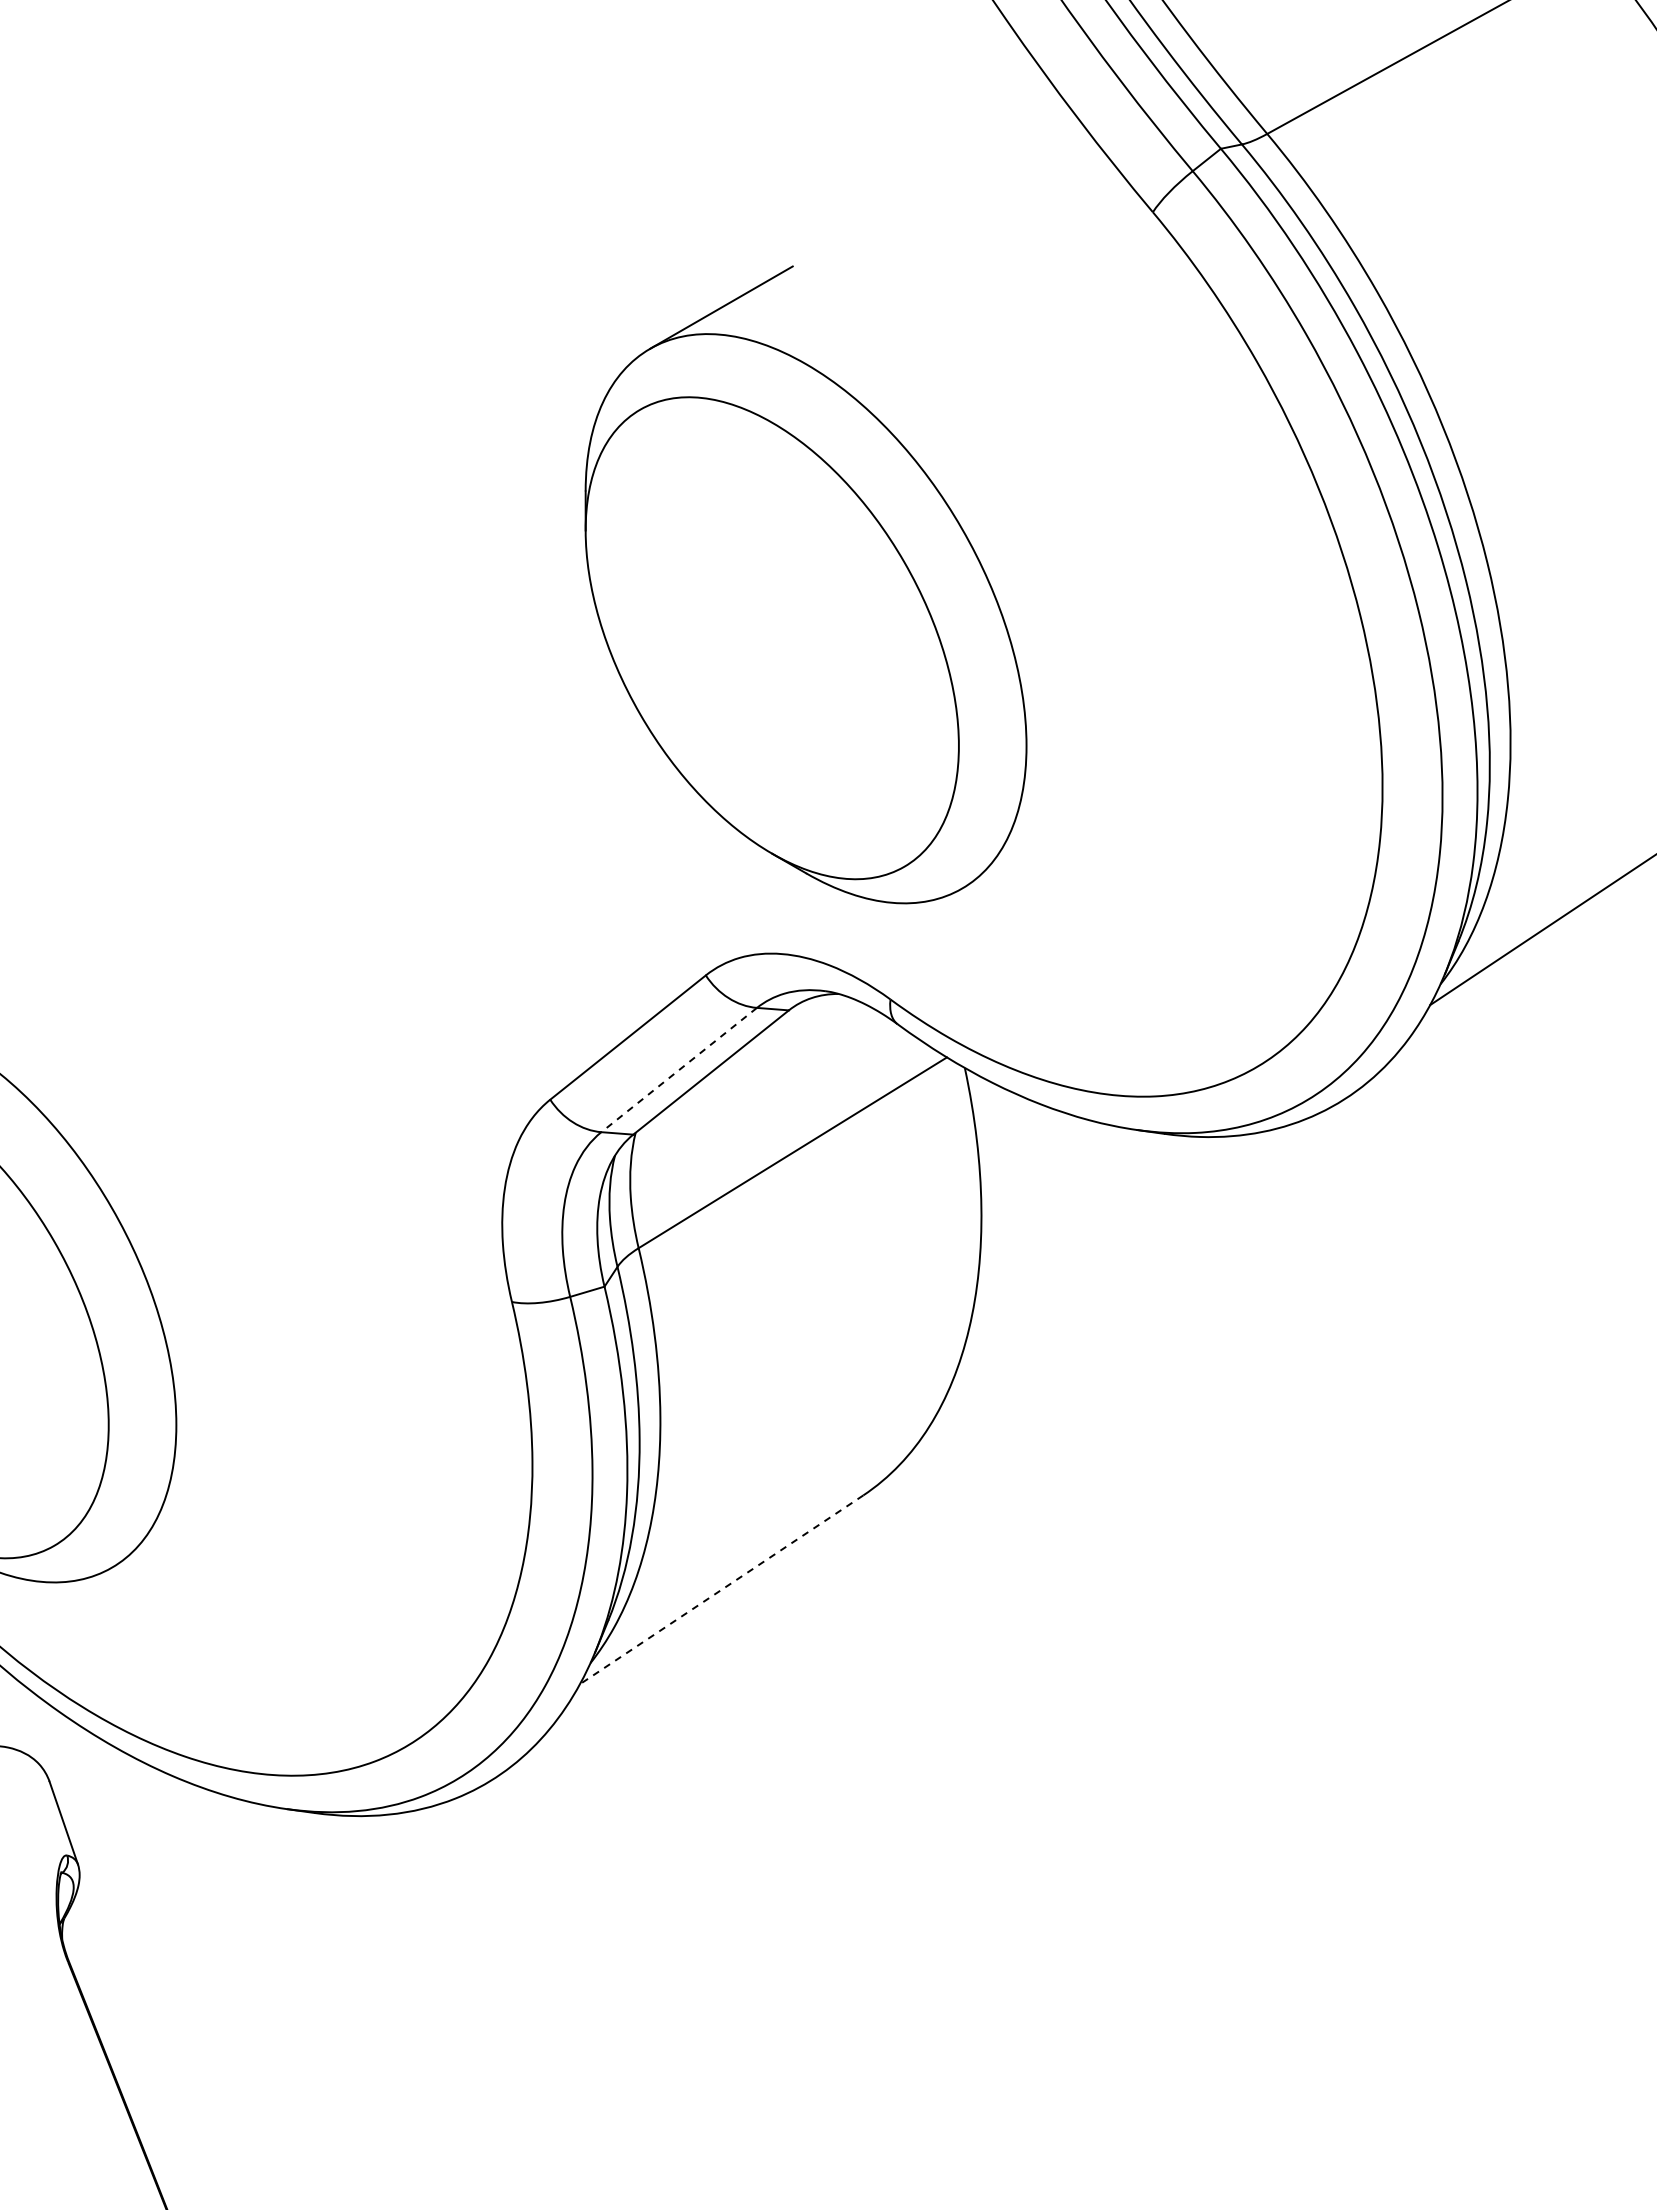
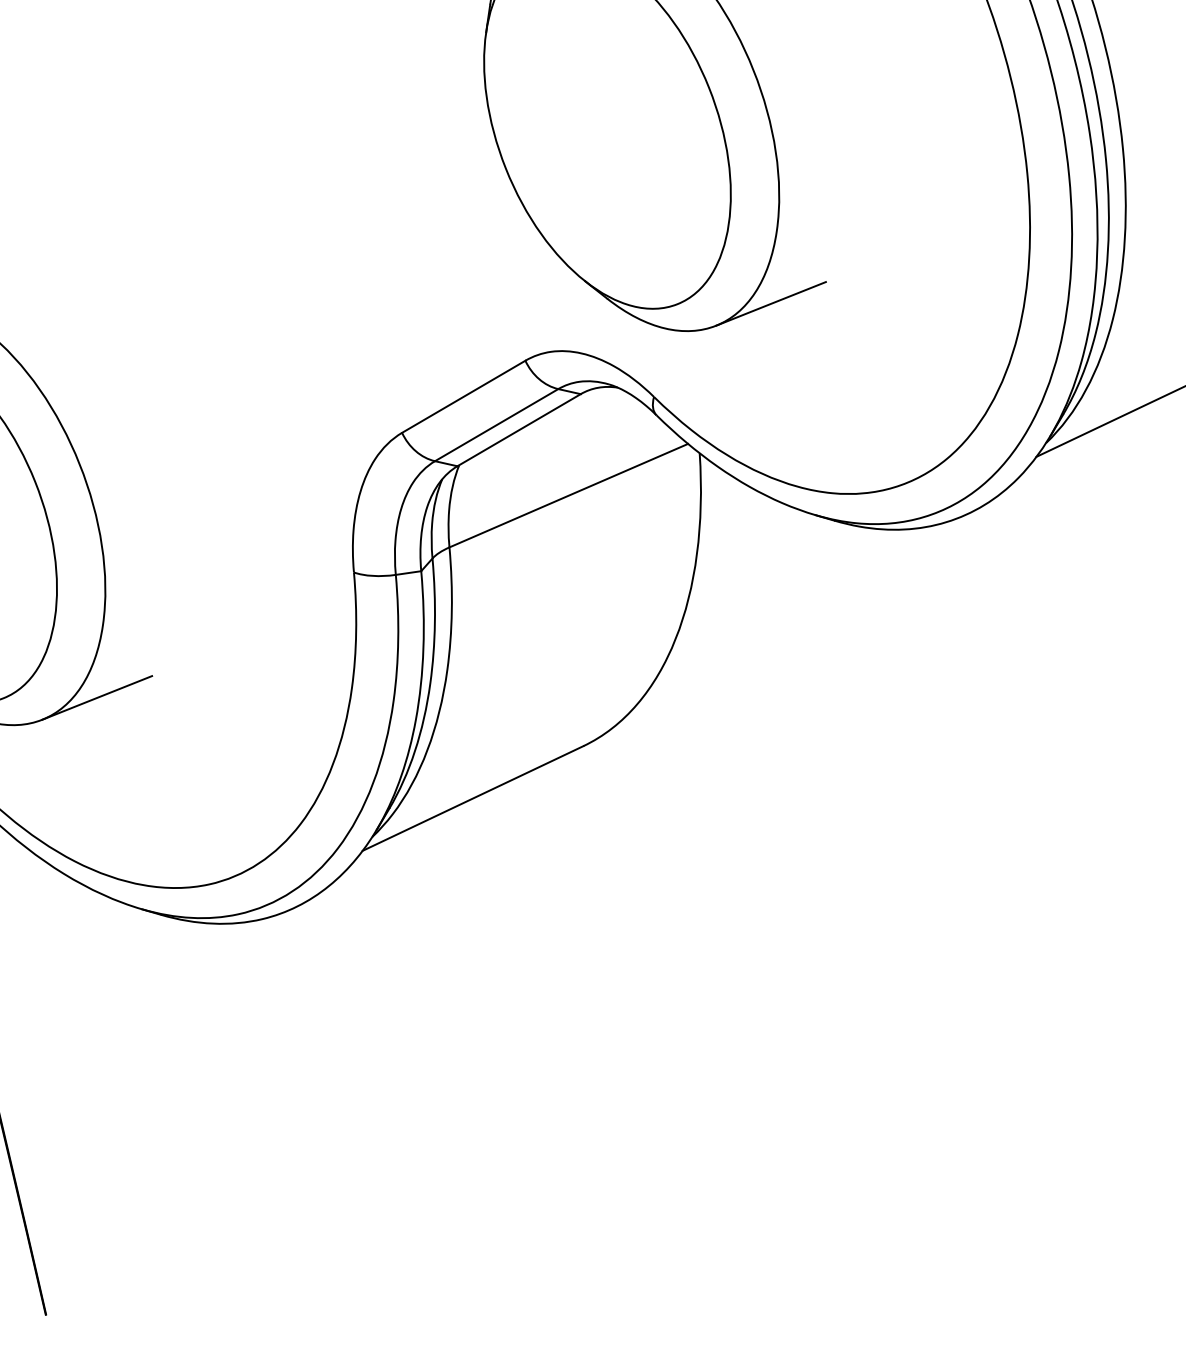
line: (1032, 847) -> (770, 303), added
line: (679, 1070) -> (496, 425), dashed -> solid
line: (182, 1526) -> (96, 697), added
line: (721, 1590) -> (472, 798), dashed -> solid

